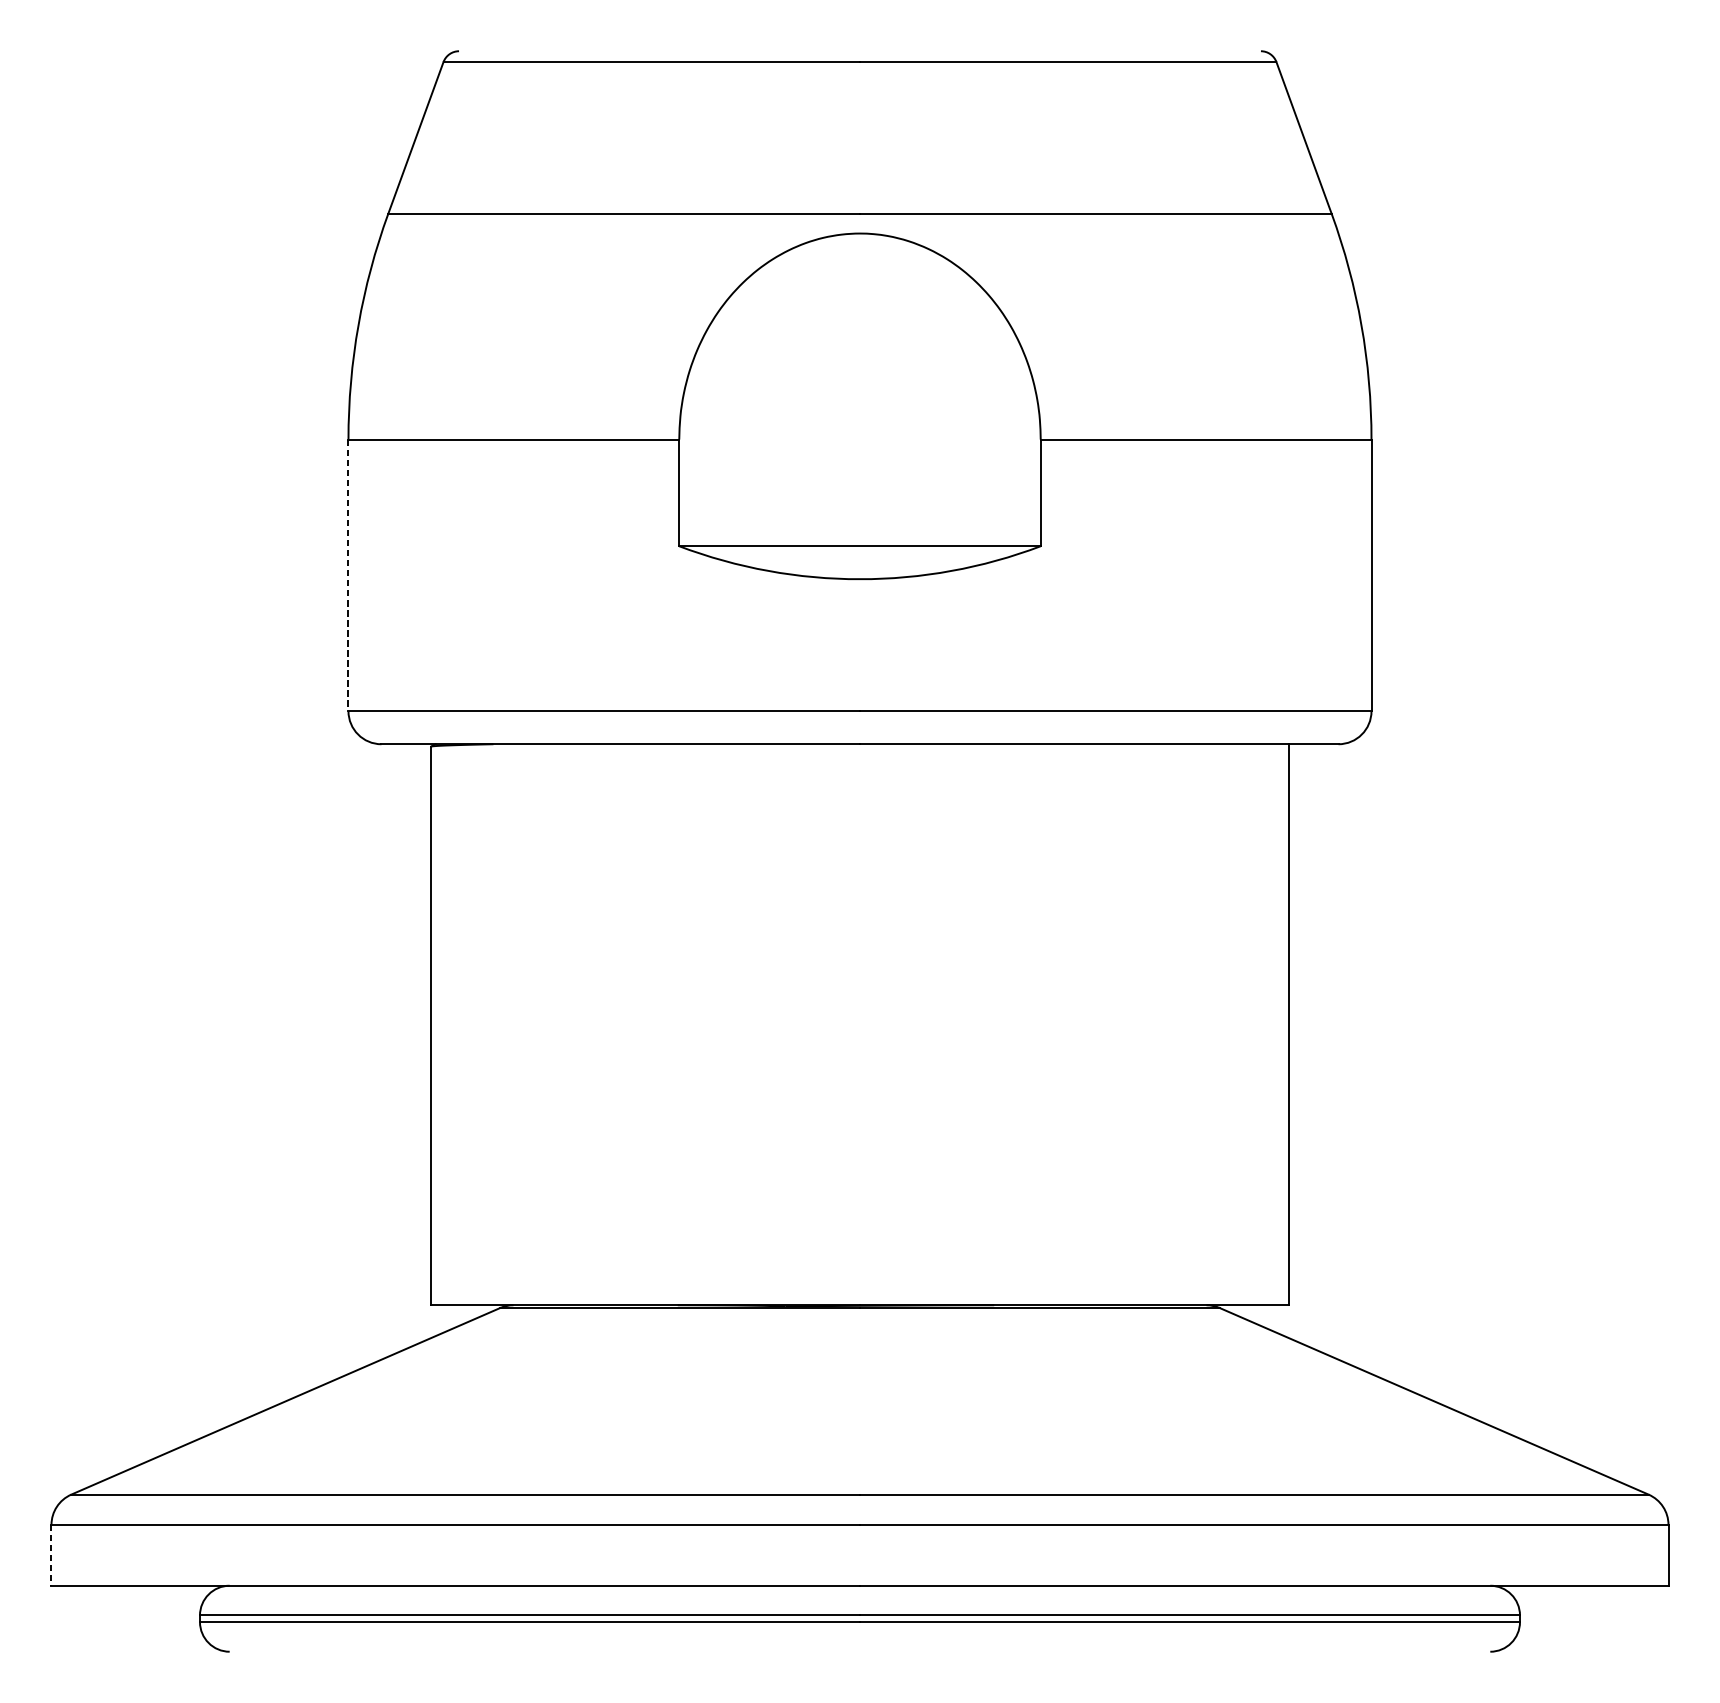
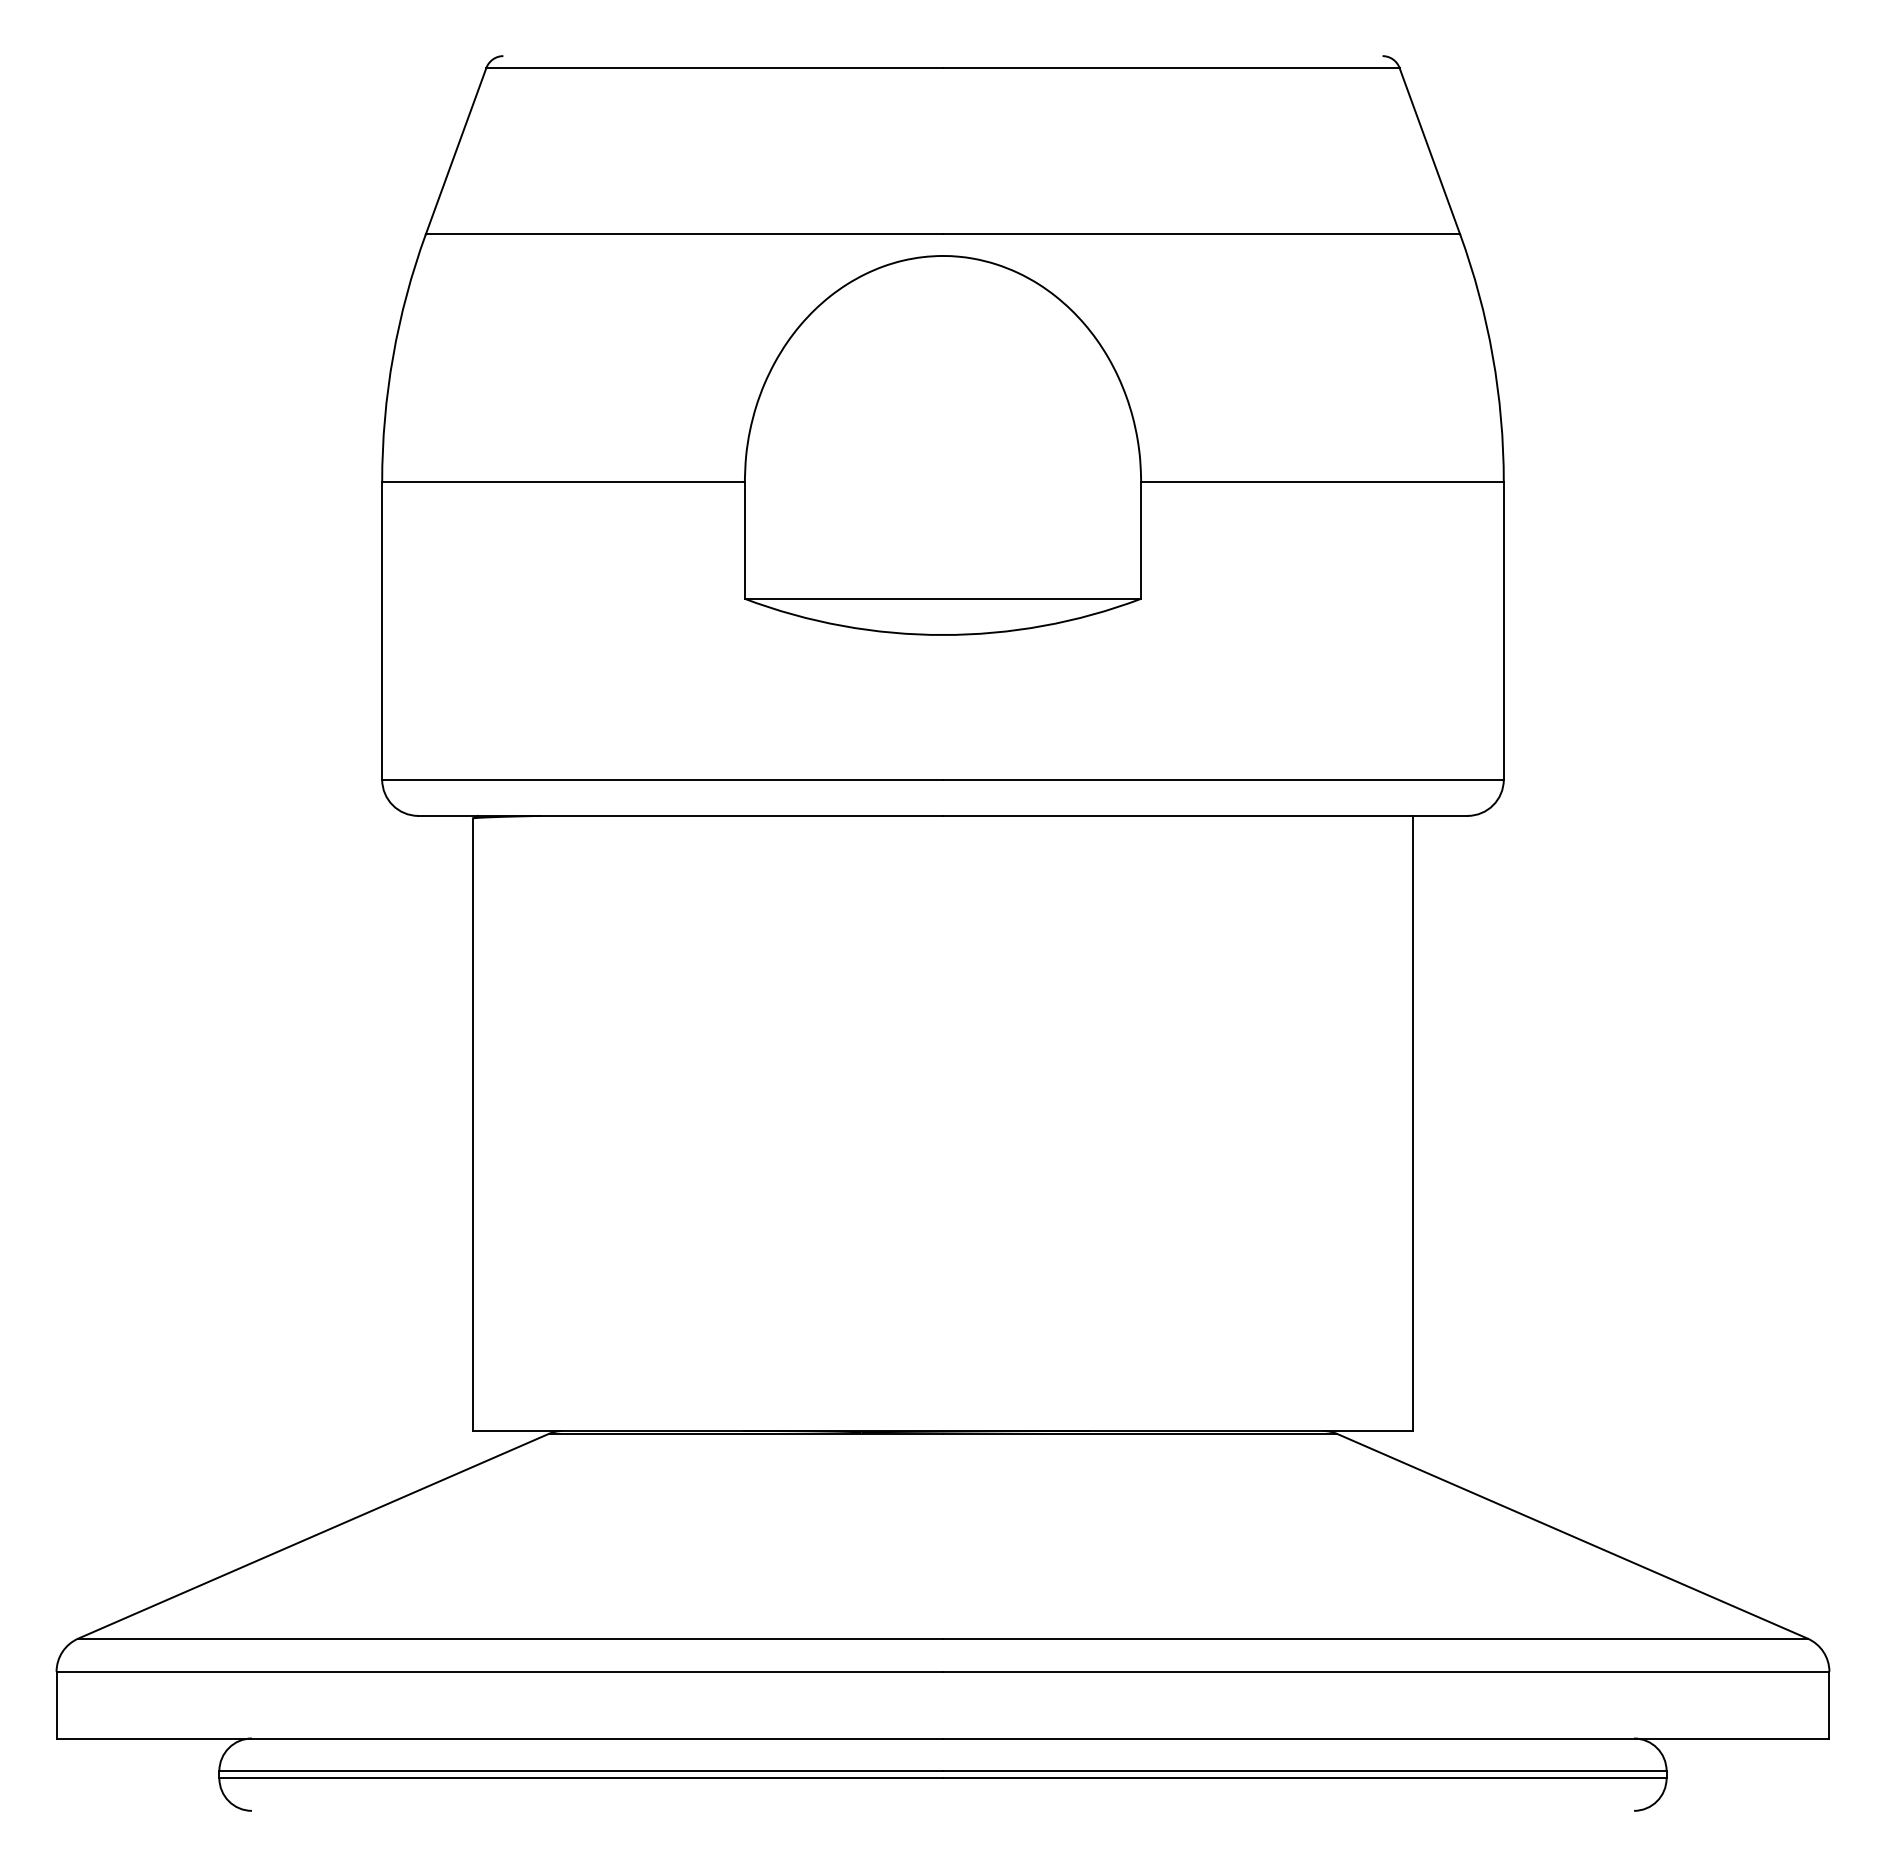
line: (348, 575) -> (382, 630), dashed -> solid
line: (51, 1555) -> (56, 1705), dashed -> solid

